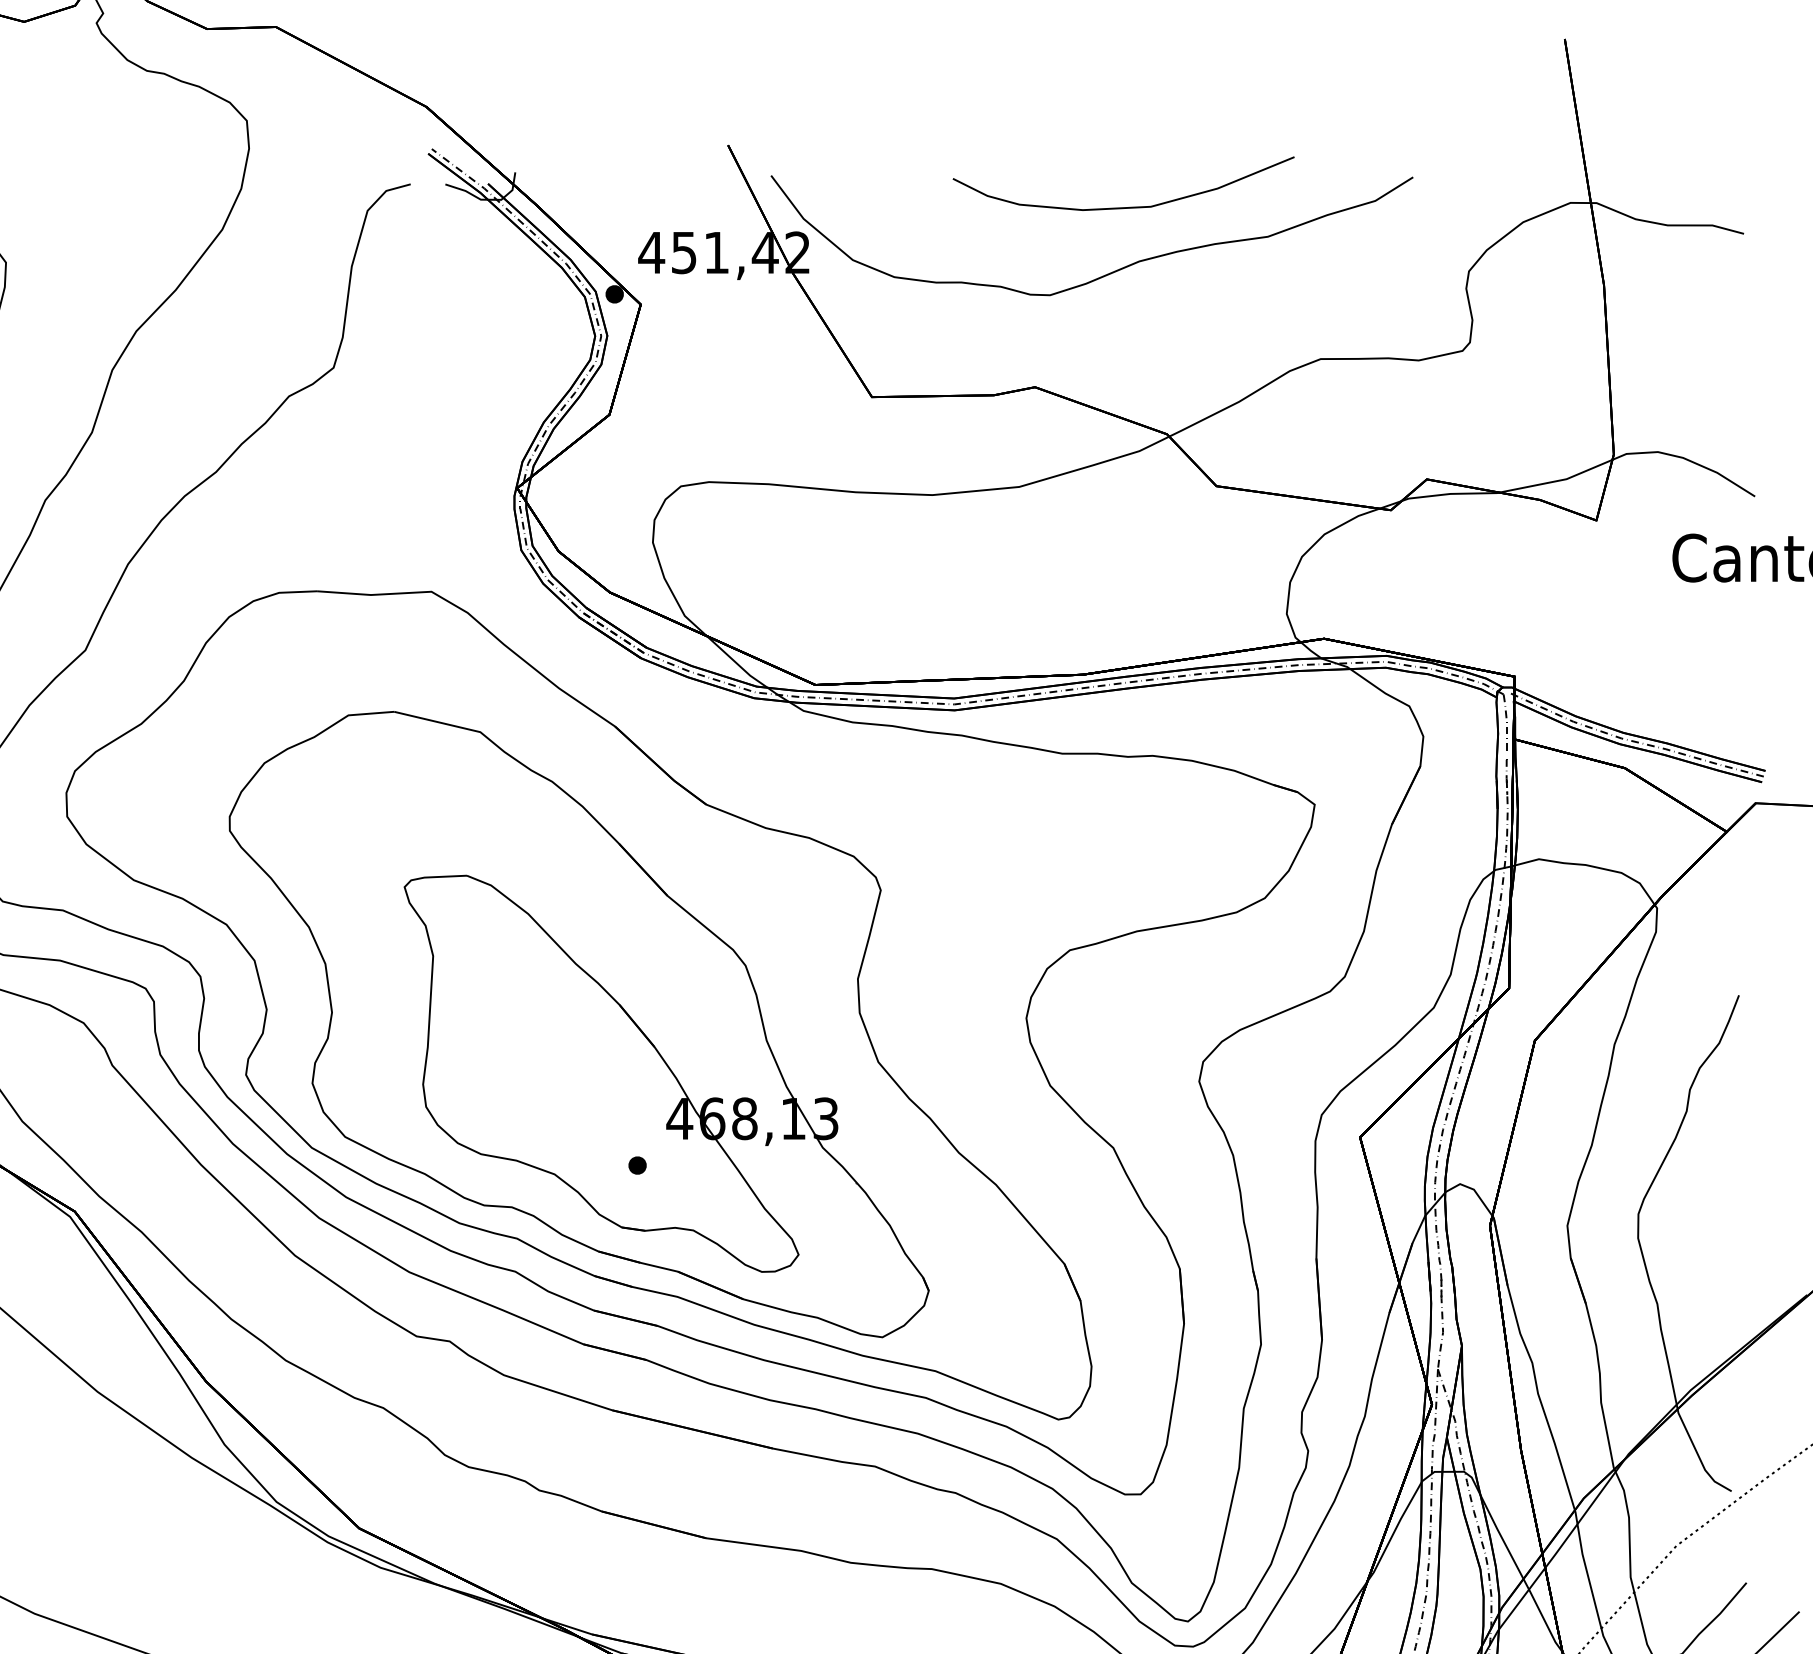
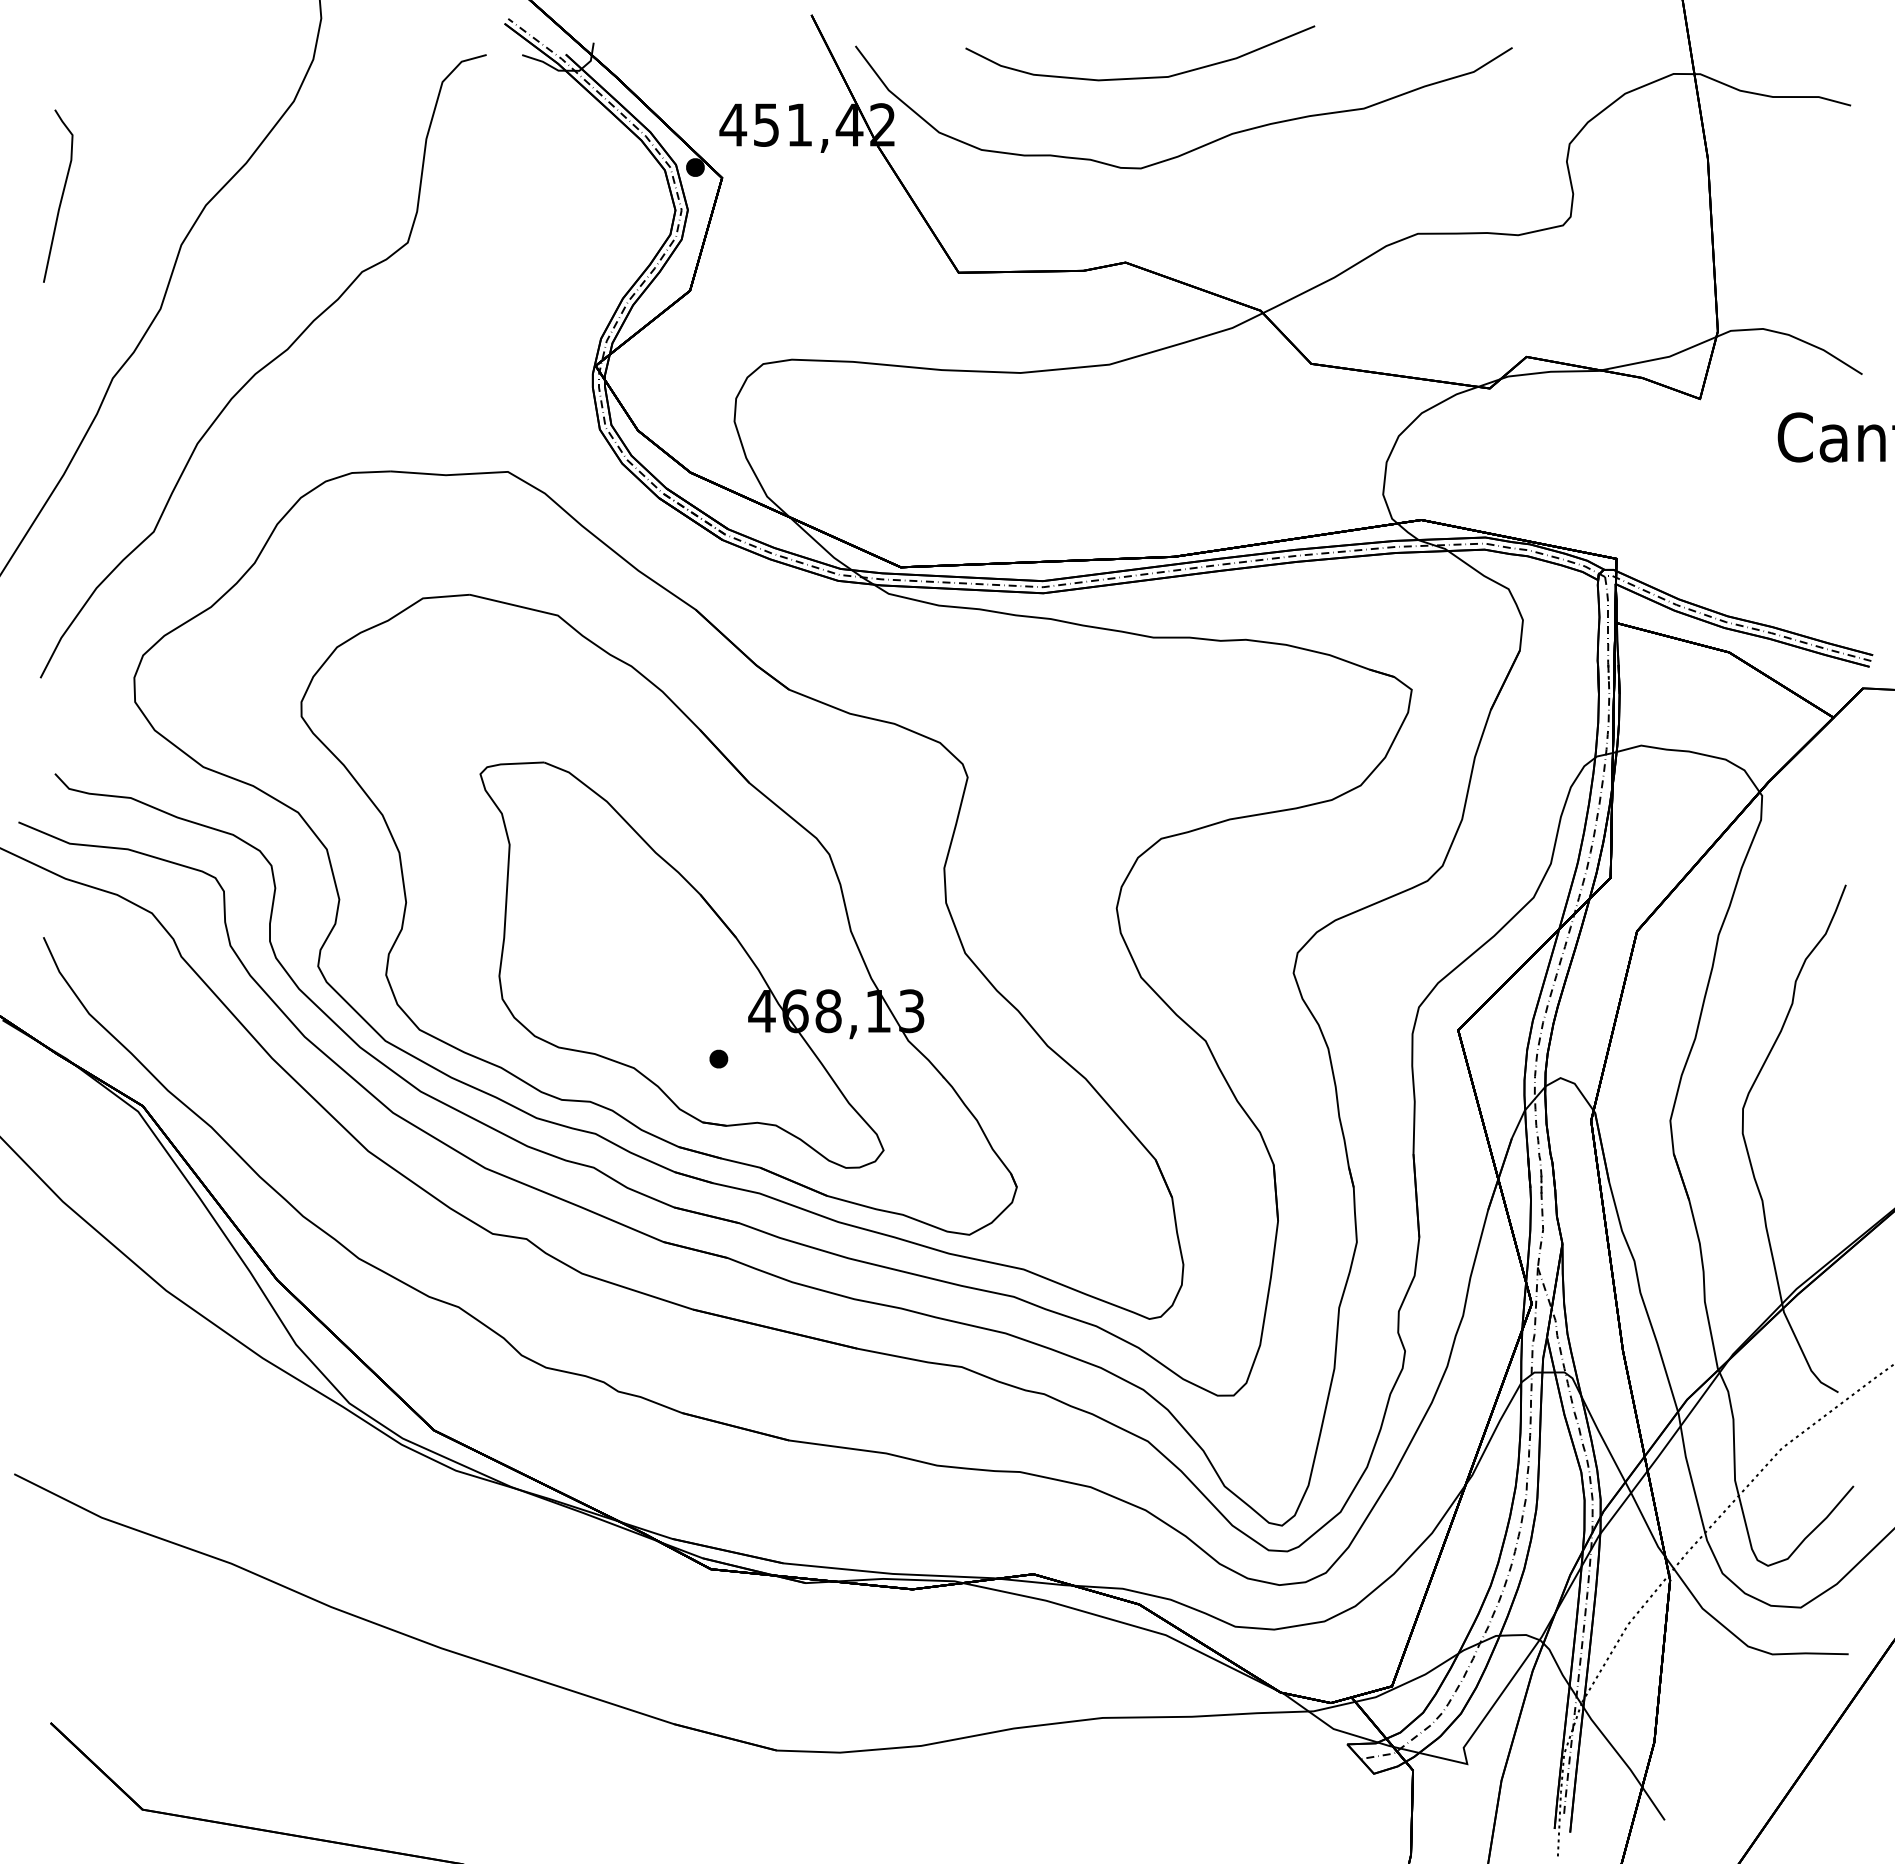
curve: (1123, 207) -> (1140, 77), moved

